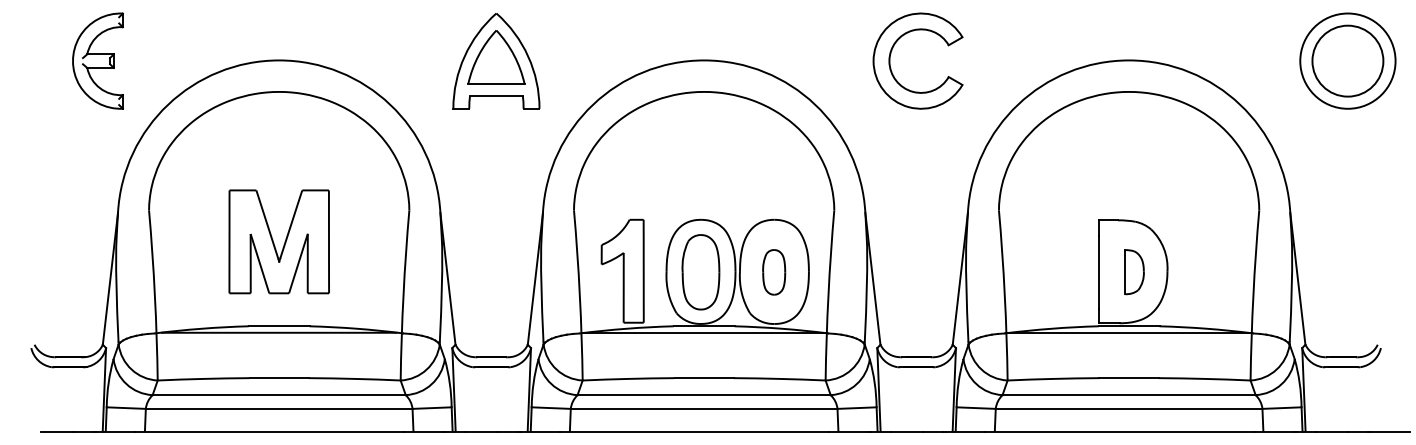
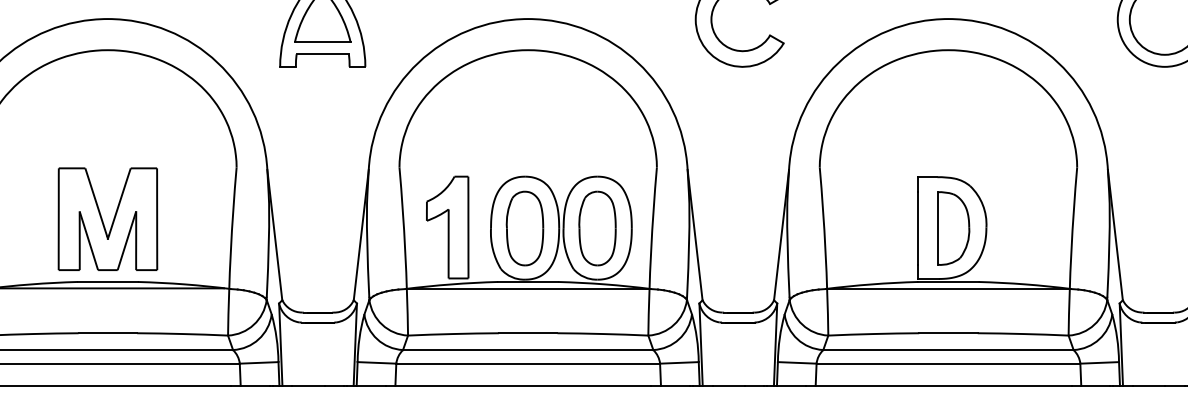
part: (278, 241) -> (107, 218), moved
part: (1134, 271) -> (953, 227), size x1.67
part: (773, 272) -> (596, 228), size x1.67

